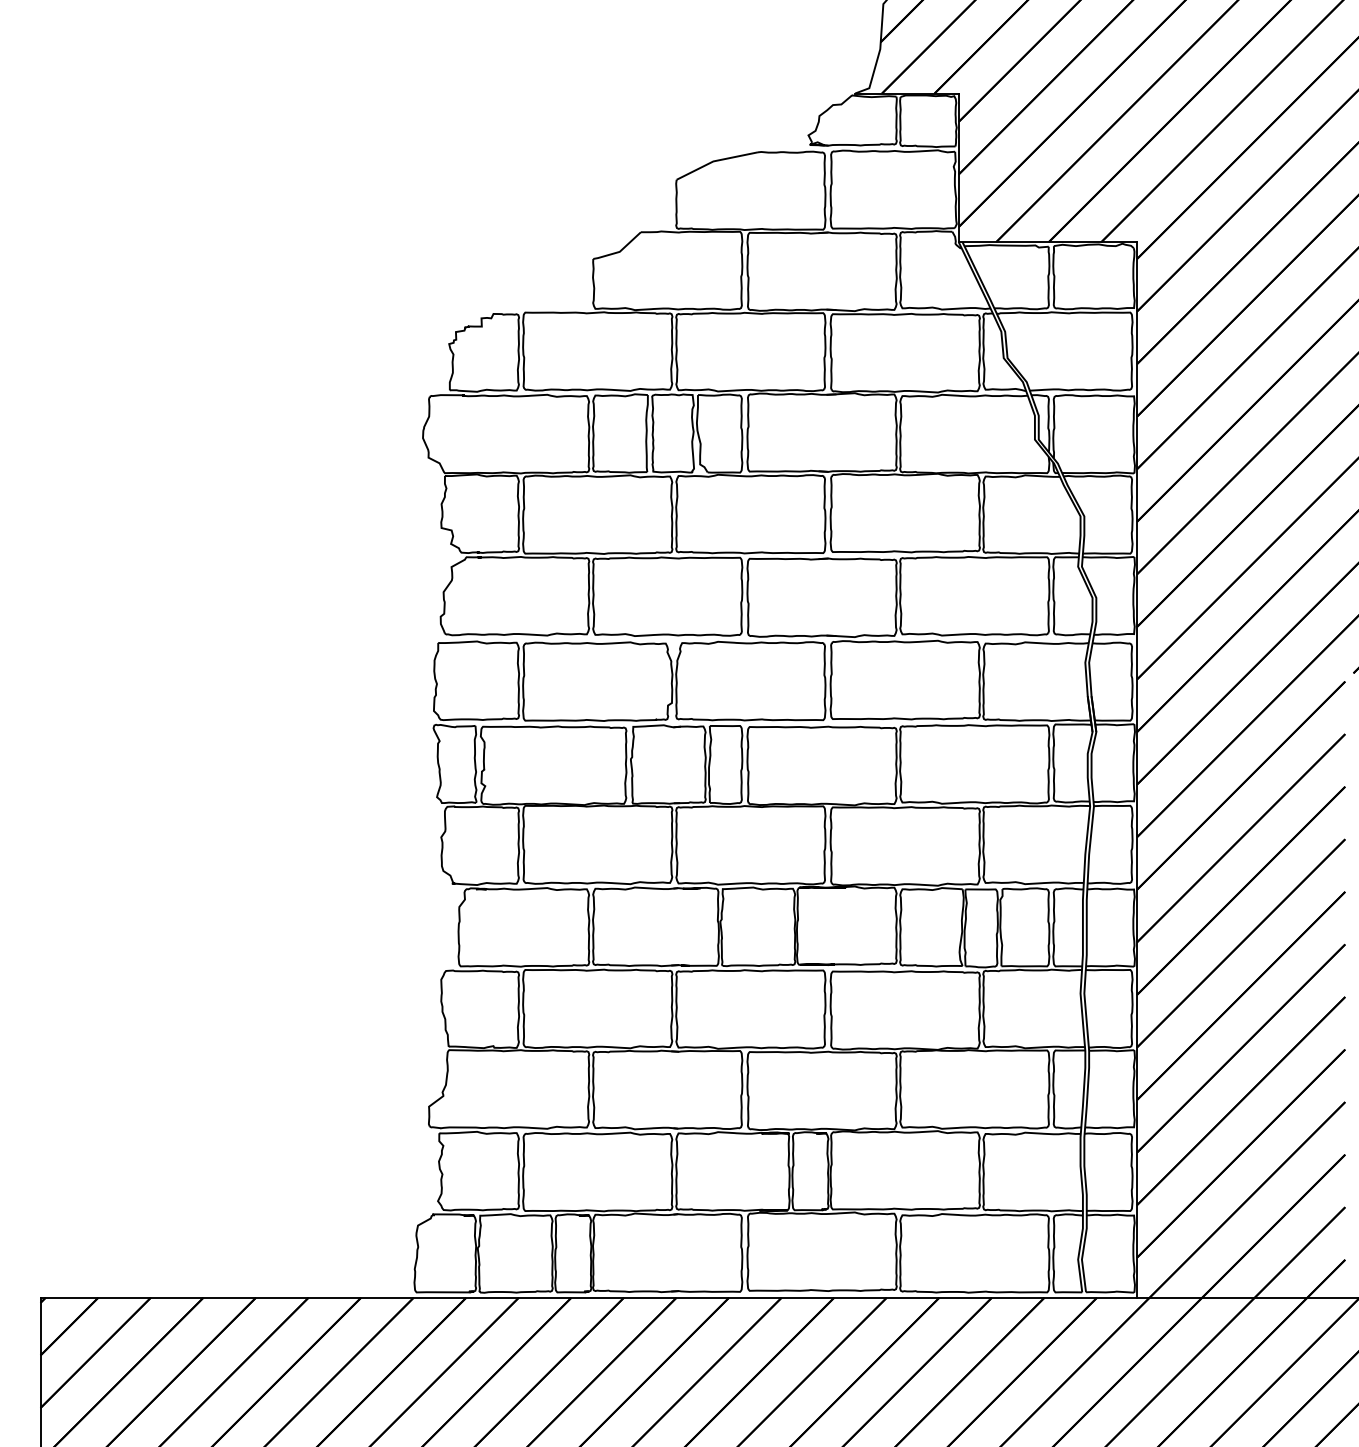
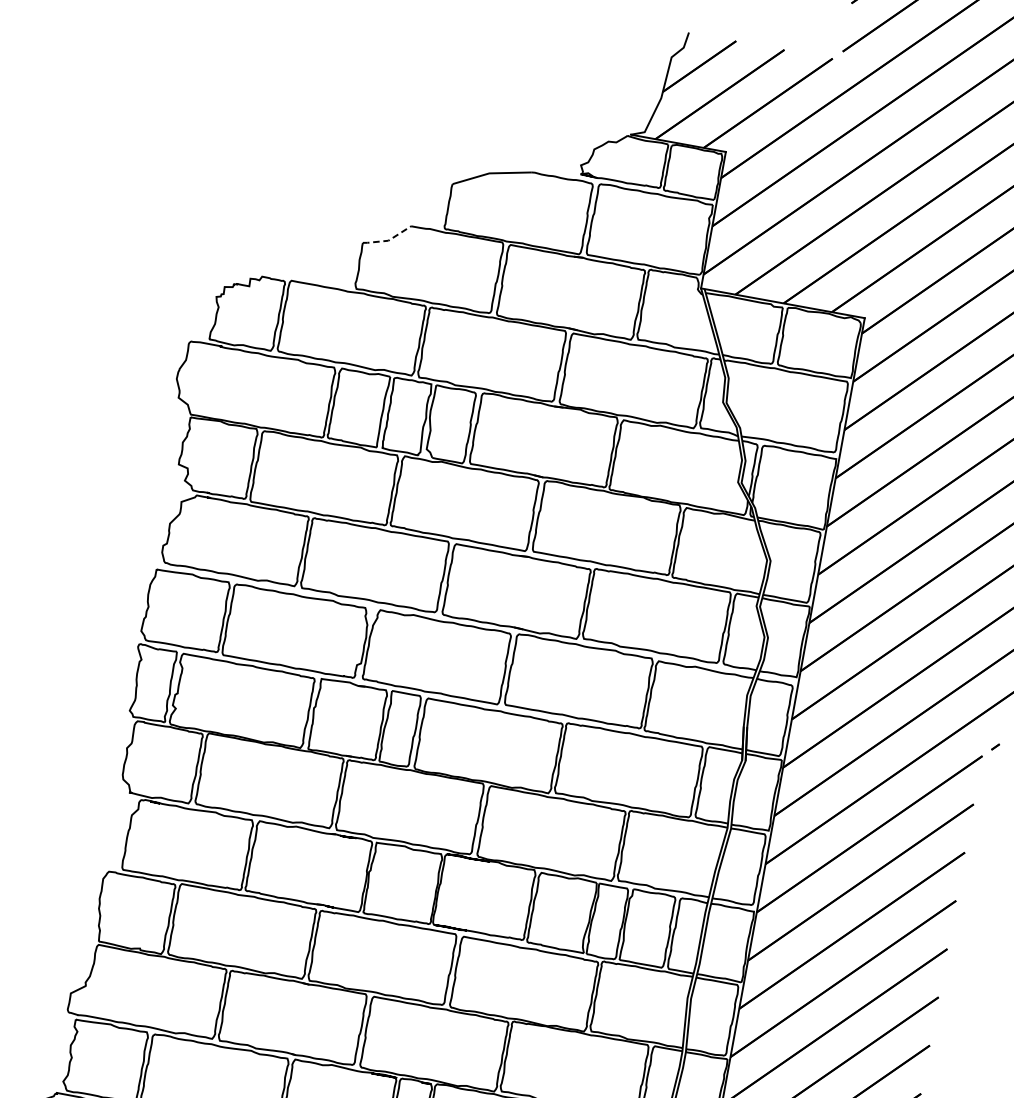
line: (619, 251) -> (388, 240), solid -> dashed

